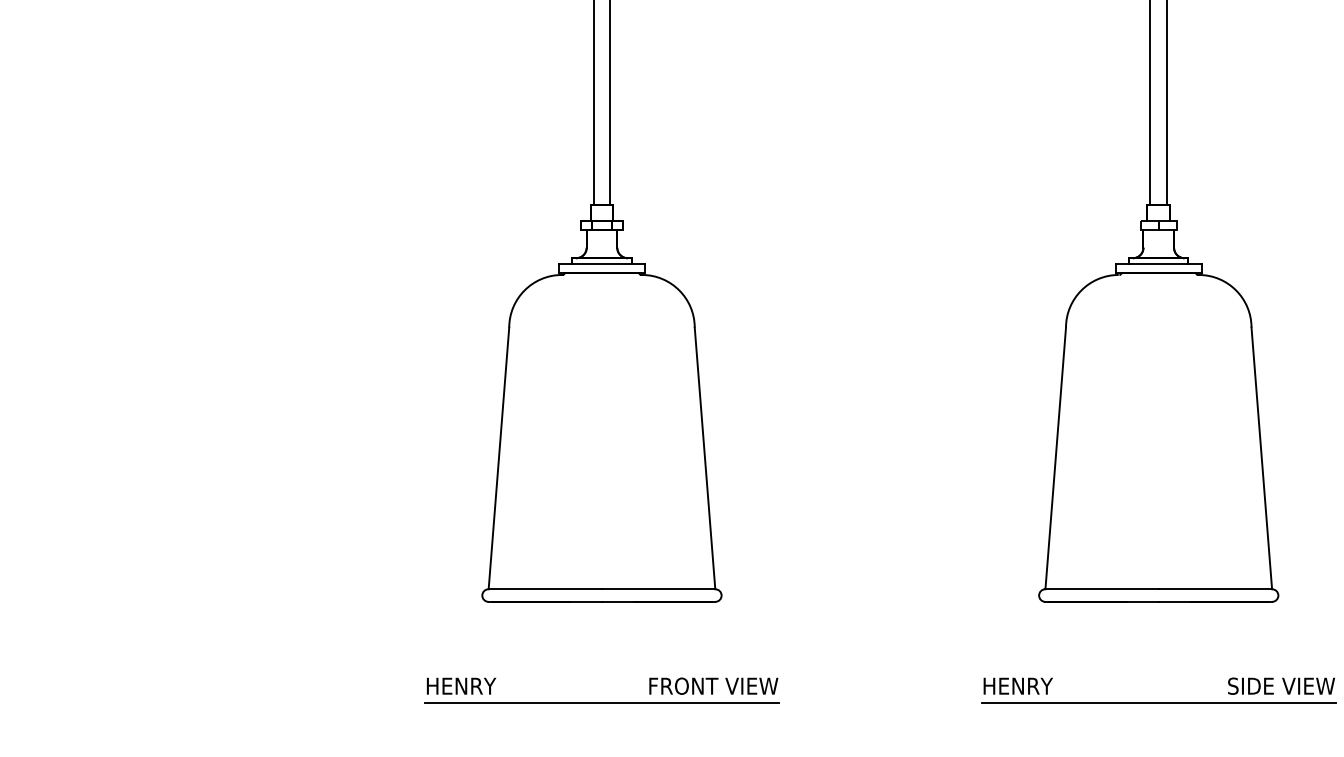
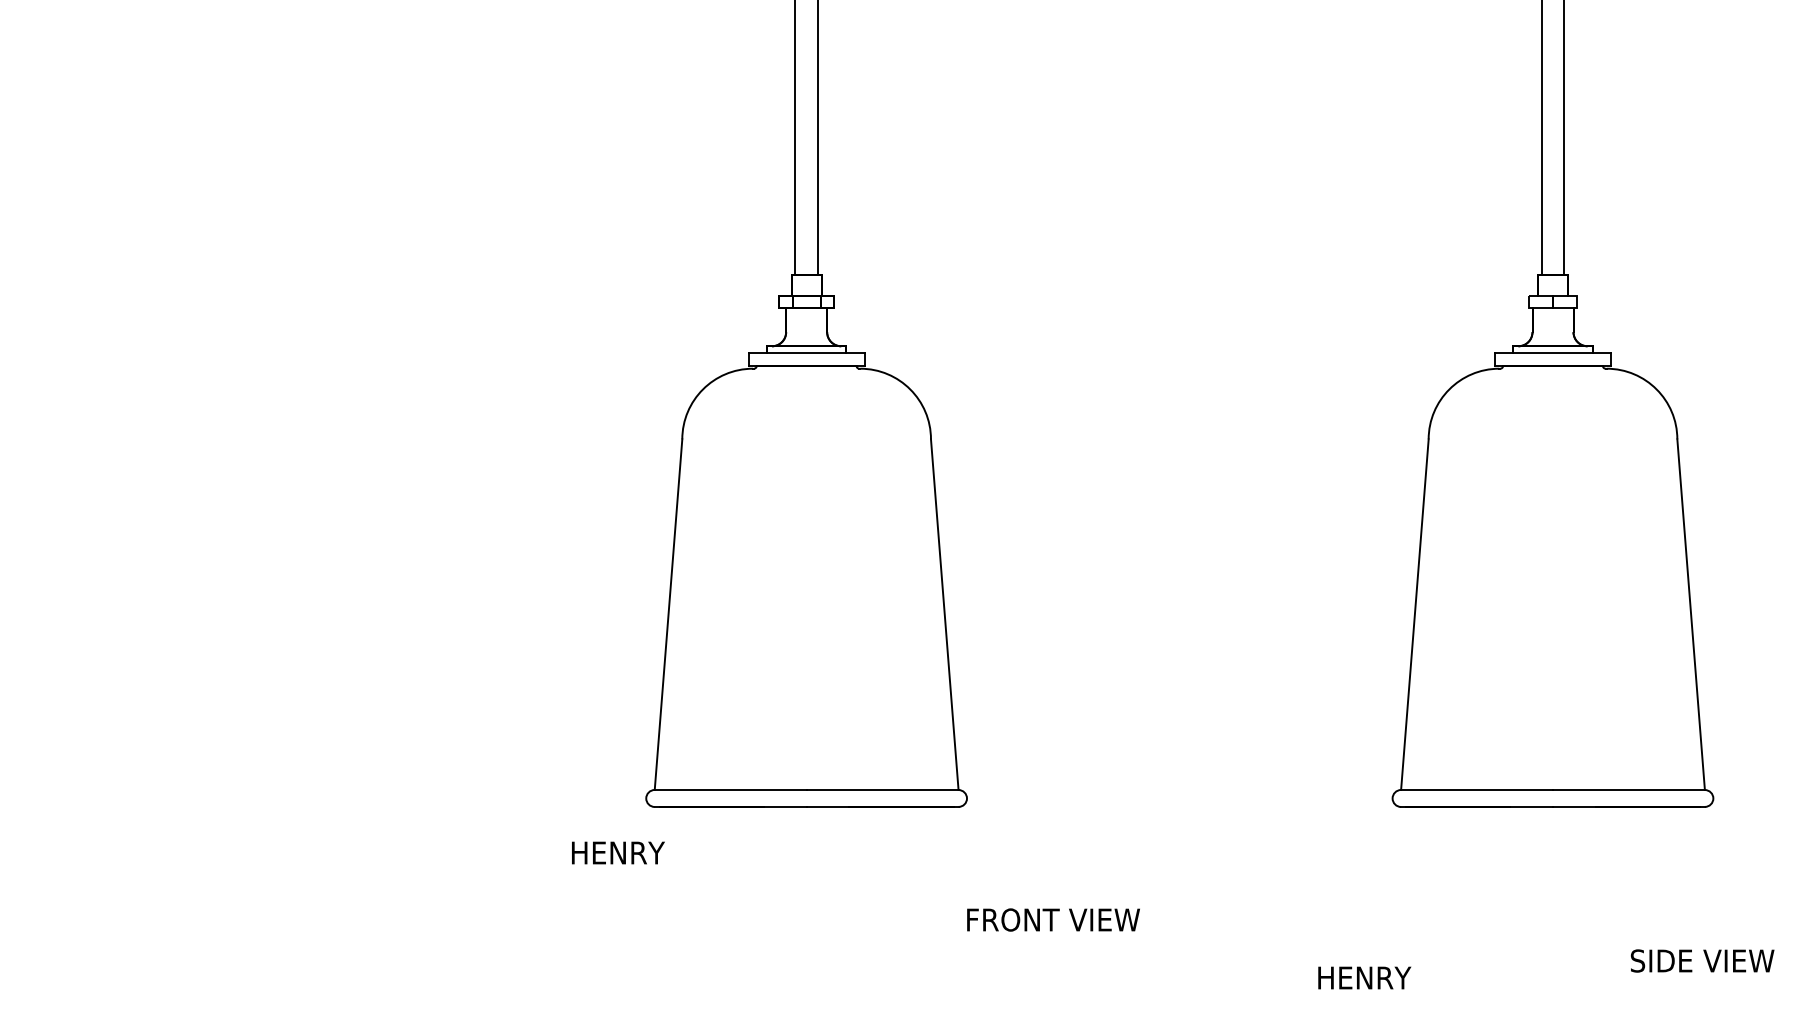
text: (461, 685) -> (618, 852), moved
text: (713, 685) -> (1053, 919), moved
text: (1018, 685) -> (1364, 977), moved
text: (1281, 685) -> (1702, 960), moved
line: (601, 703) -> (806, 942), removed
line: (1158, 703) -> (1552, 942), removed

